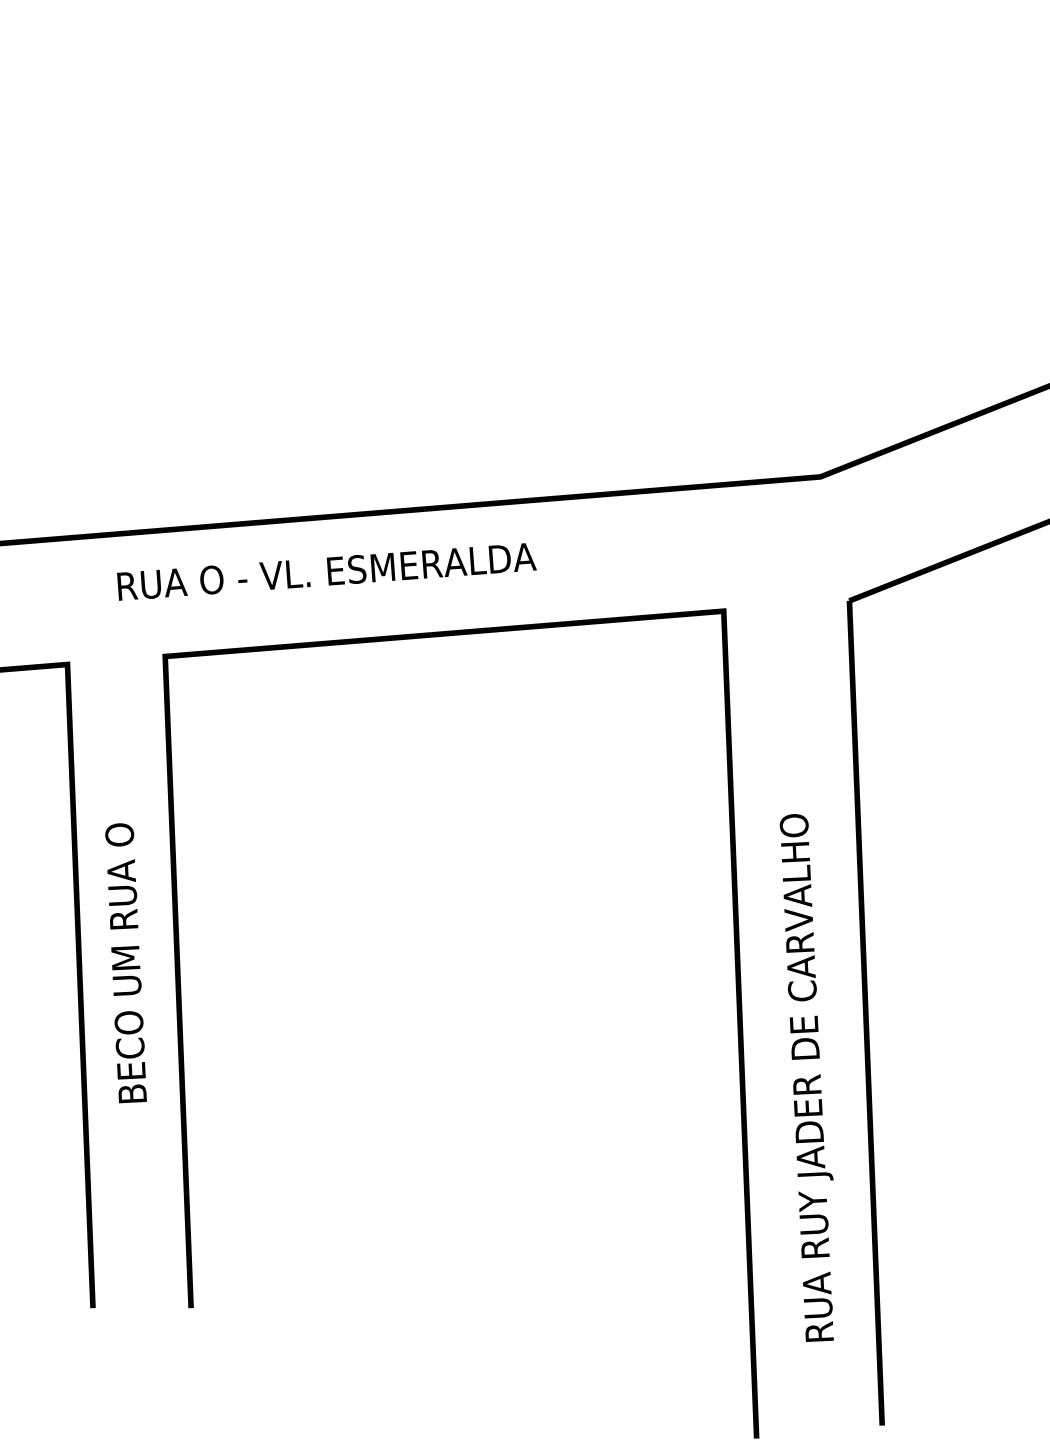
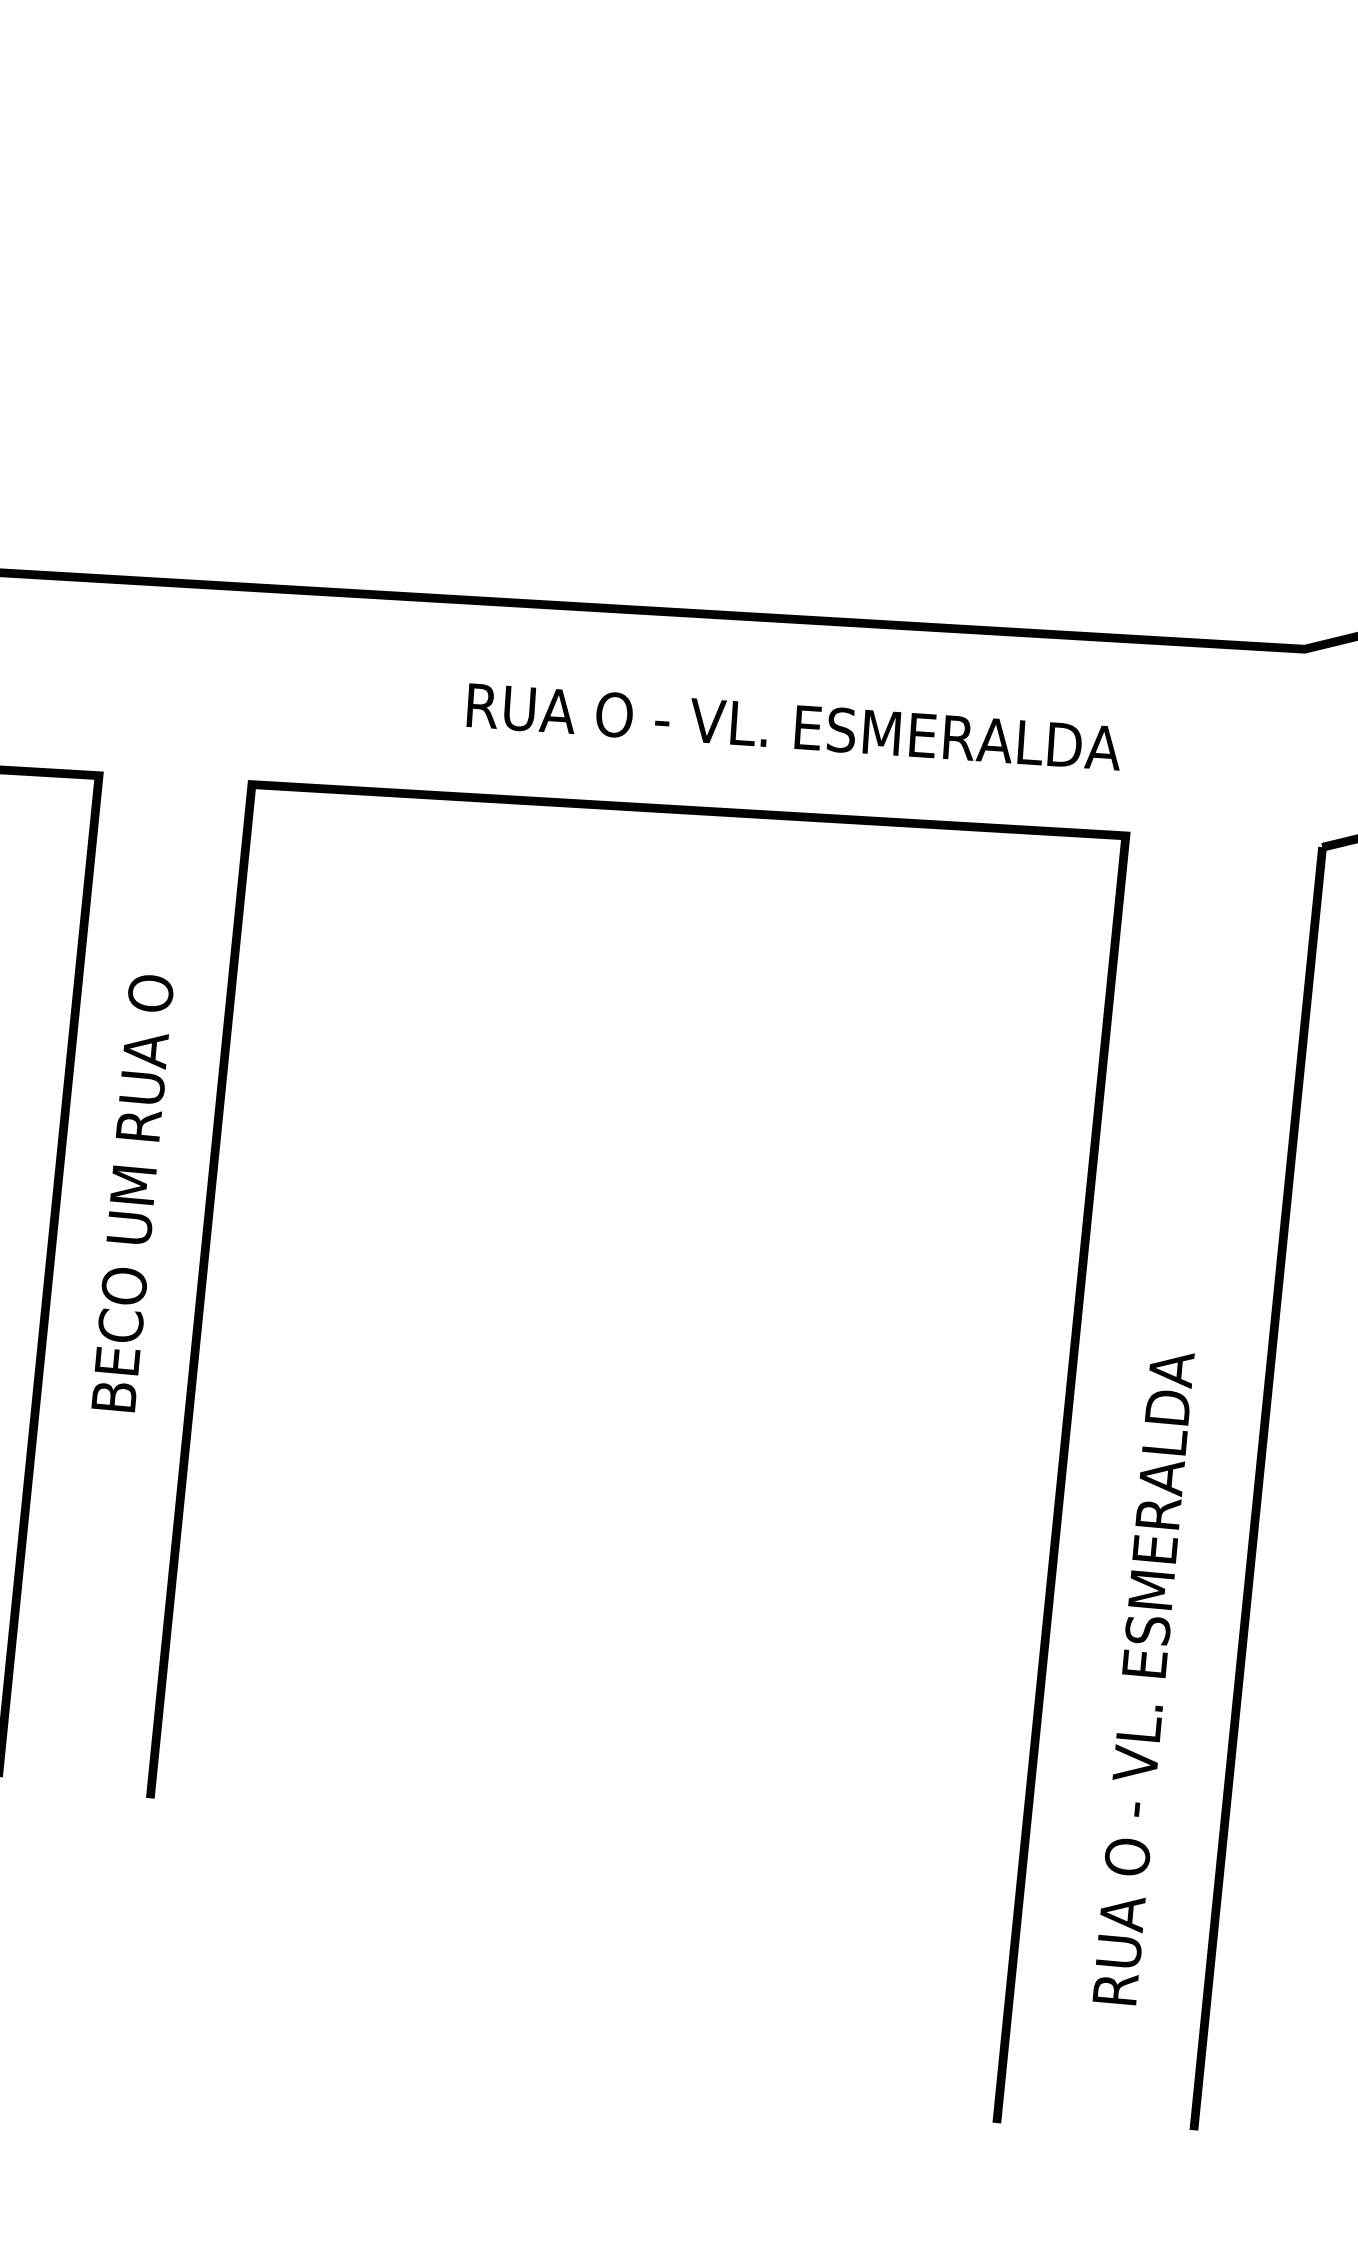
text: (326, 571) -> (793, 726), moved
text: (125, 963) -> (131, 1193), moved
text: (806, 1083) -> (1151, 1584), RUA RUY JADER DE CARVALHO -> RUA O - VL. ESMERALDA

